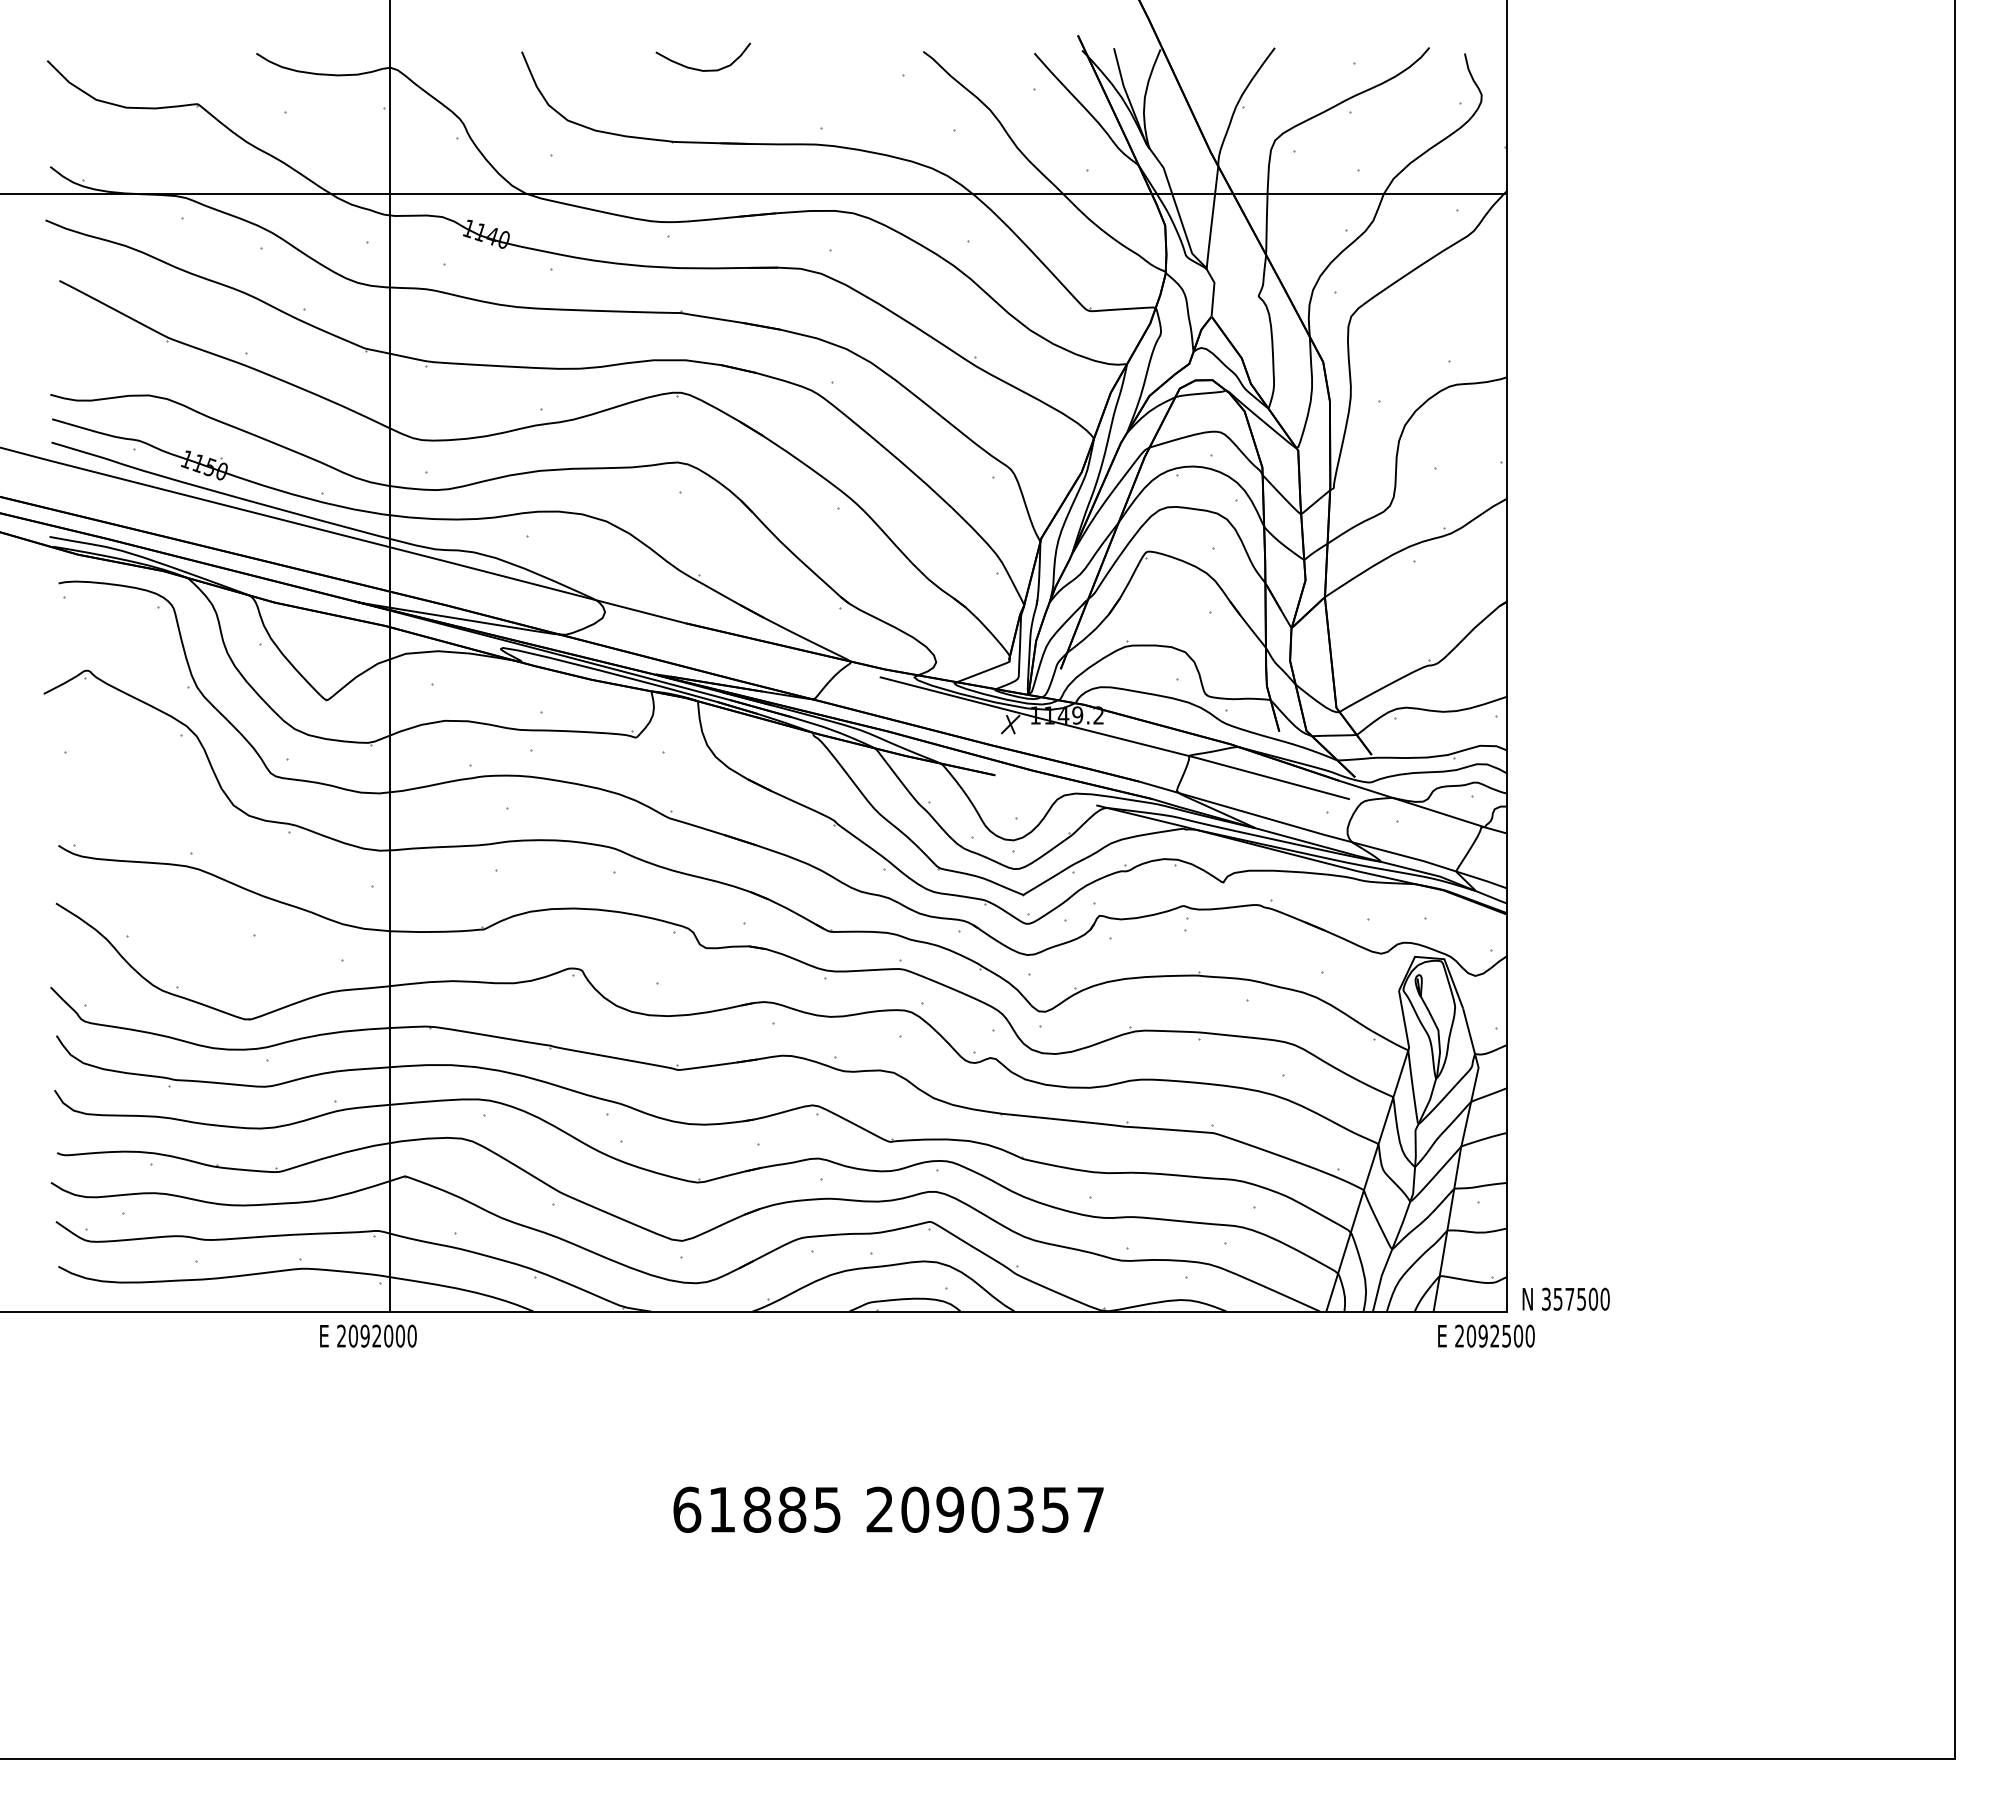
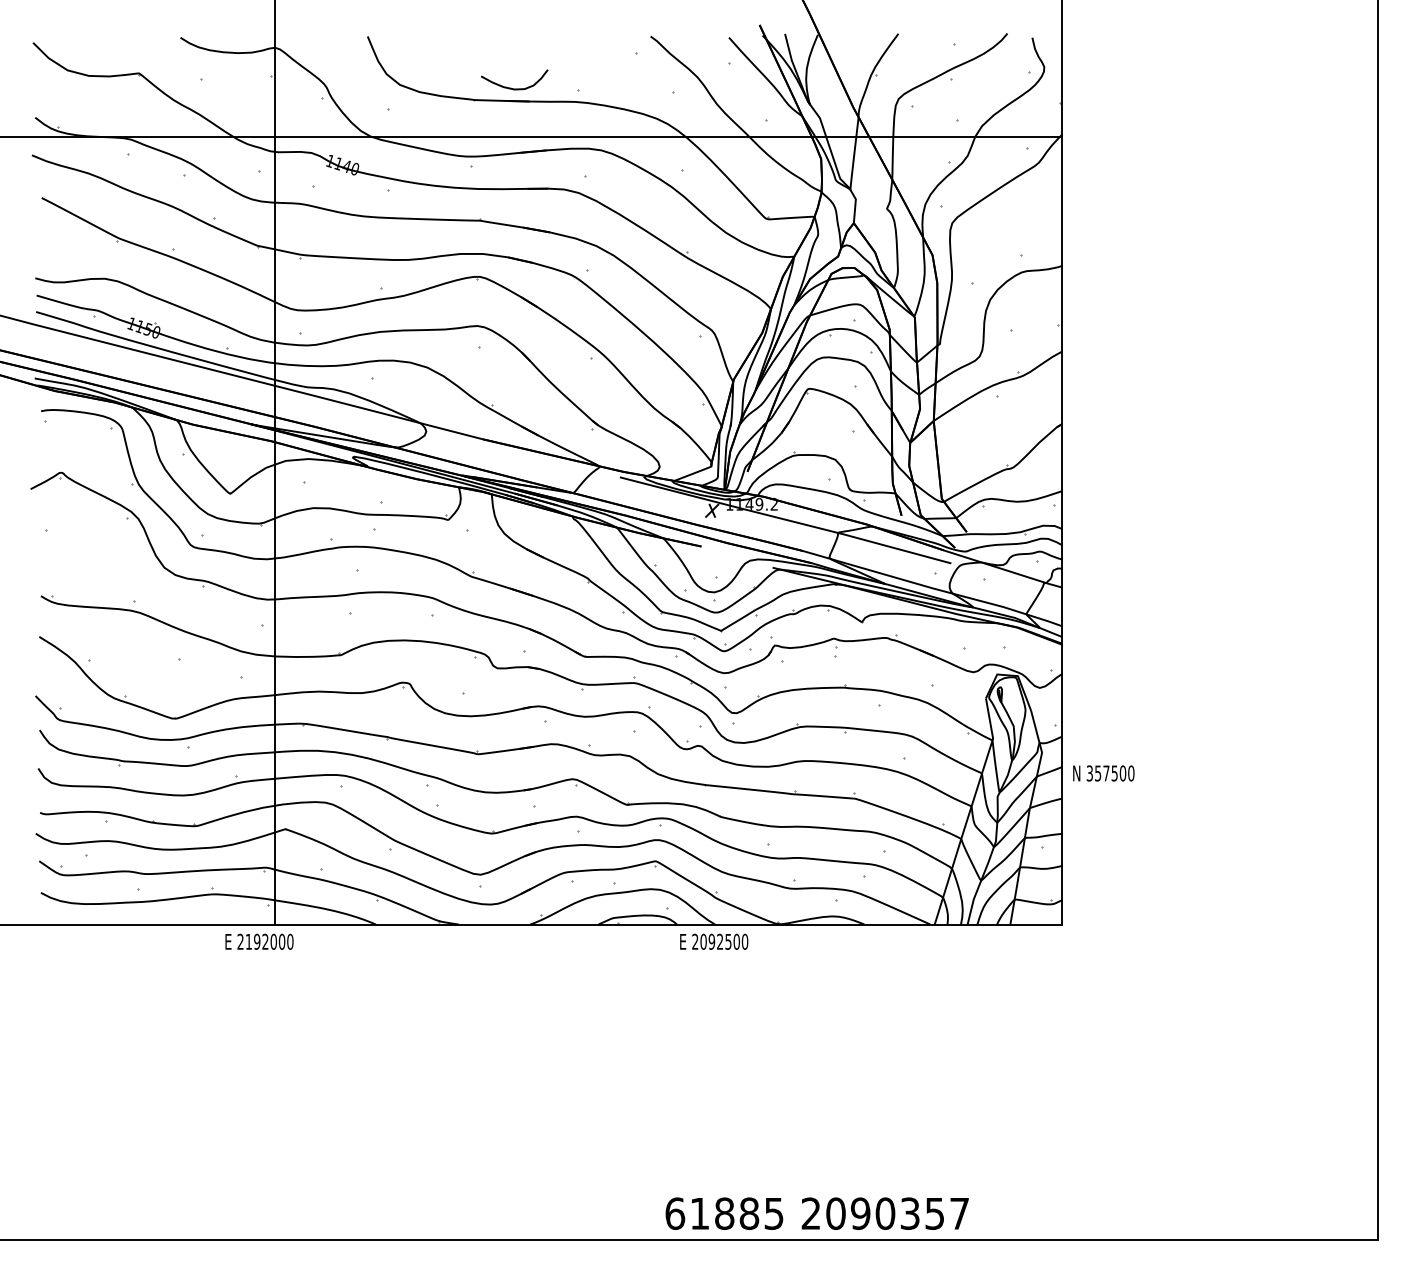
curve: (697, 68) -> (510, 87), moved
text: (1565, 1298) -> (1103, 772), moved
text: (353, 1335) -> (248, 941), 2092000 -> 2192000
text: (1486, 1335) -> (714, 941), moved
text: (888, 1509) -> (817, 1213), moved

